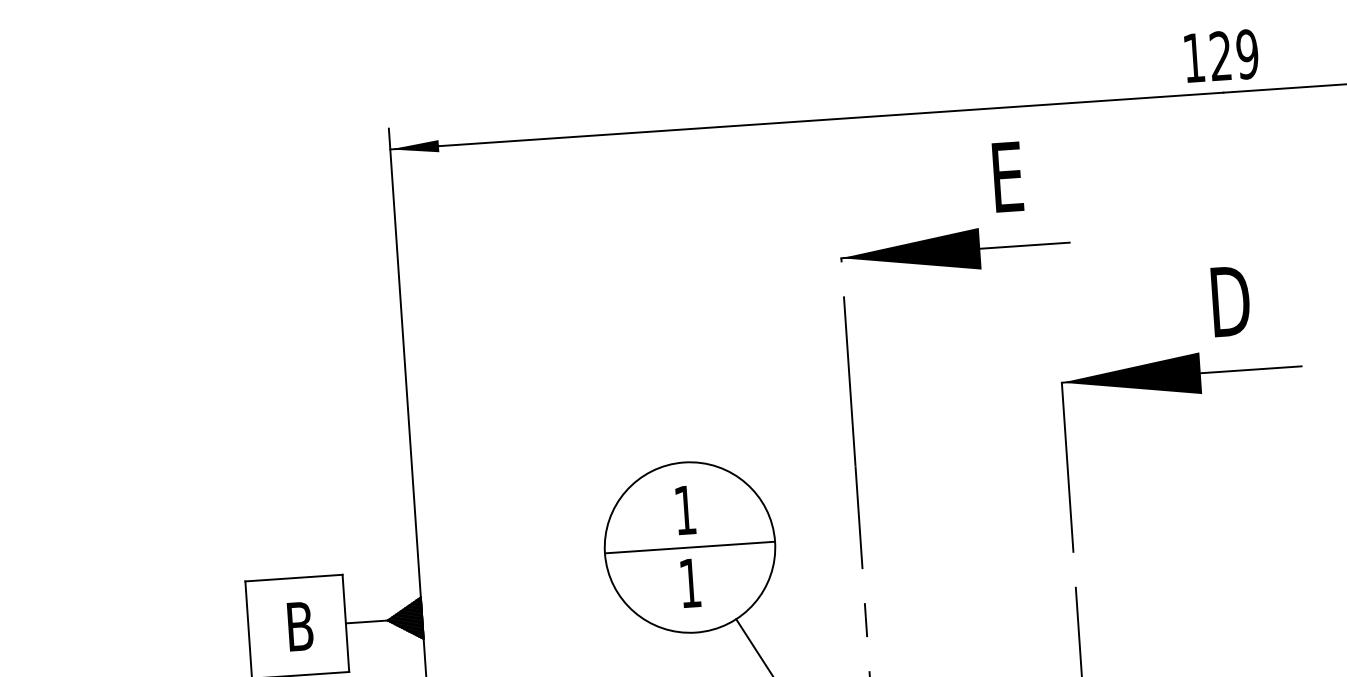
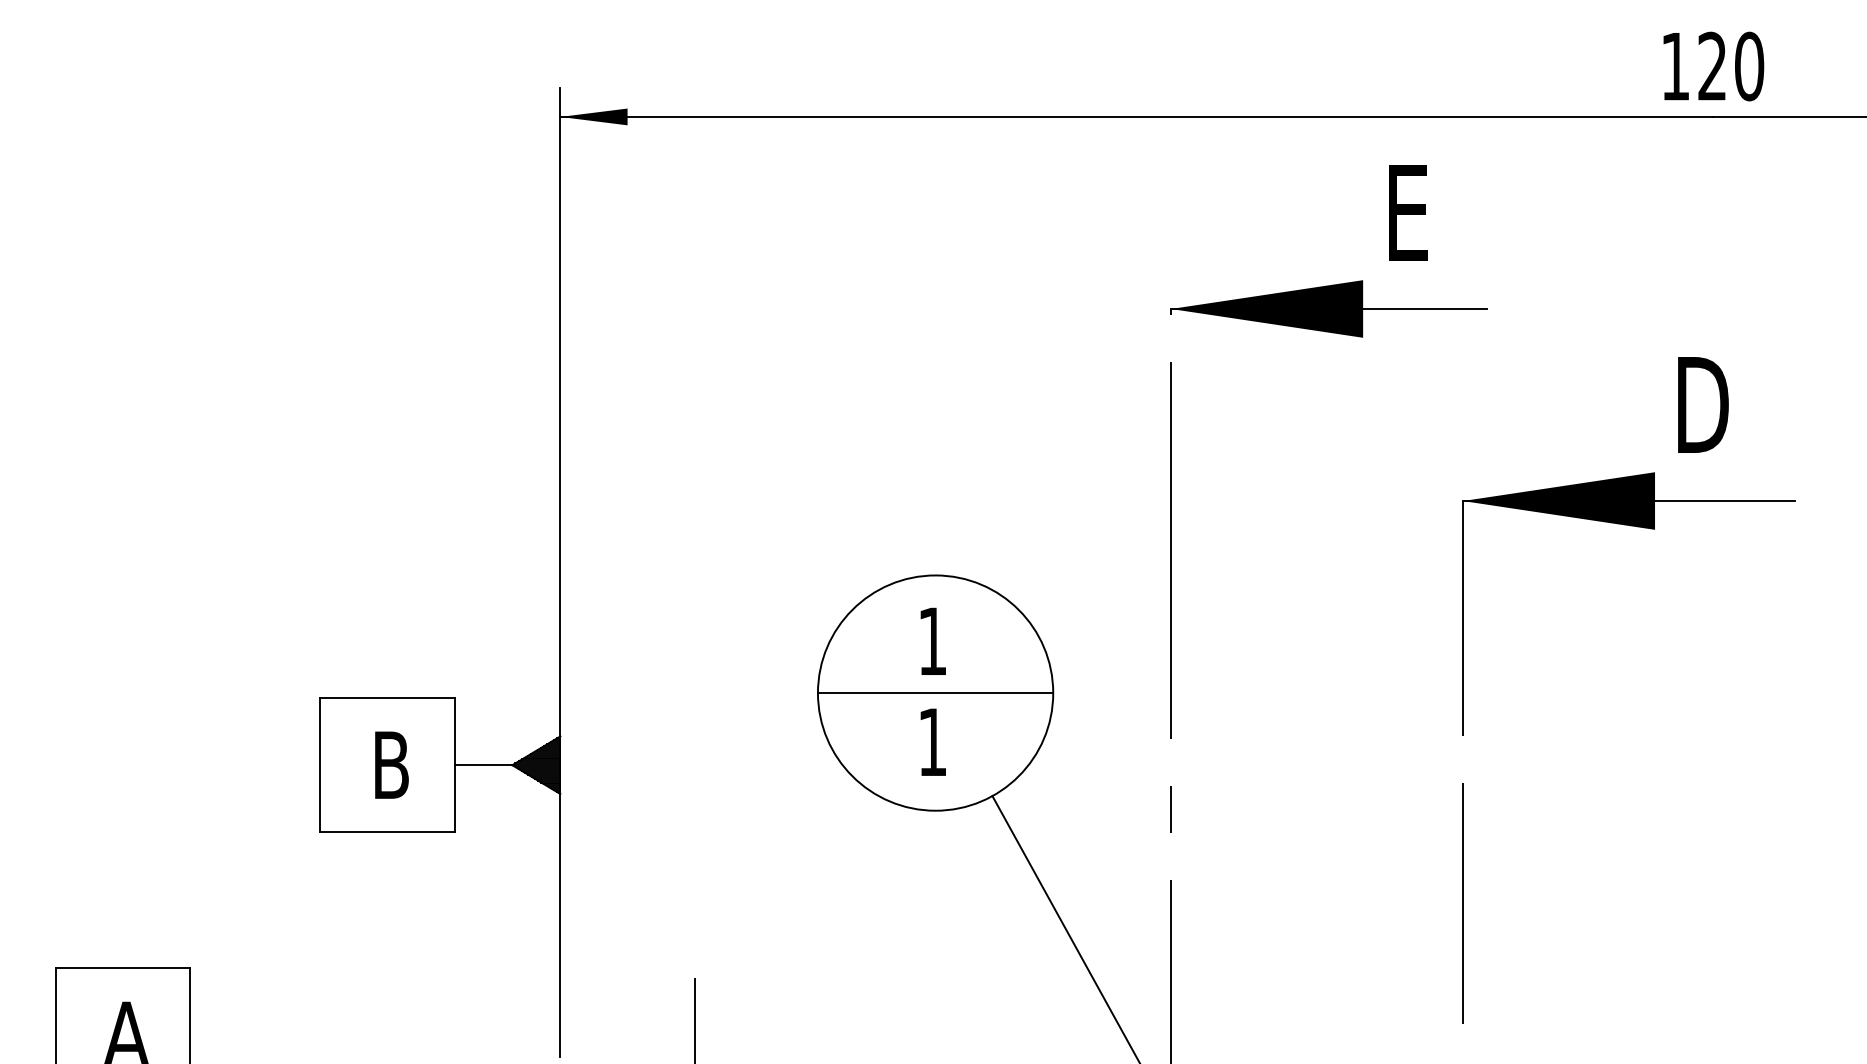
text: (1247, 54) -> (1749, 66), 129 -> 120

